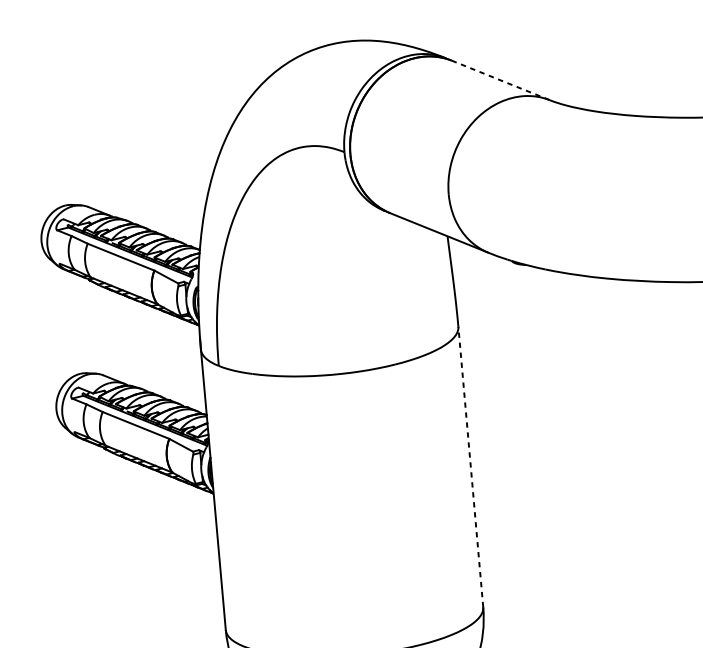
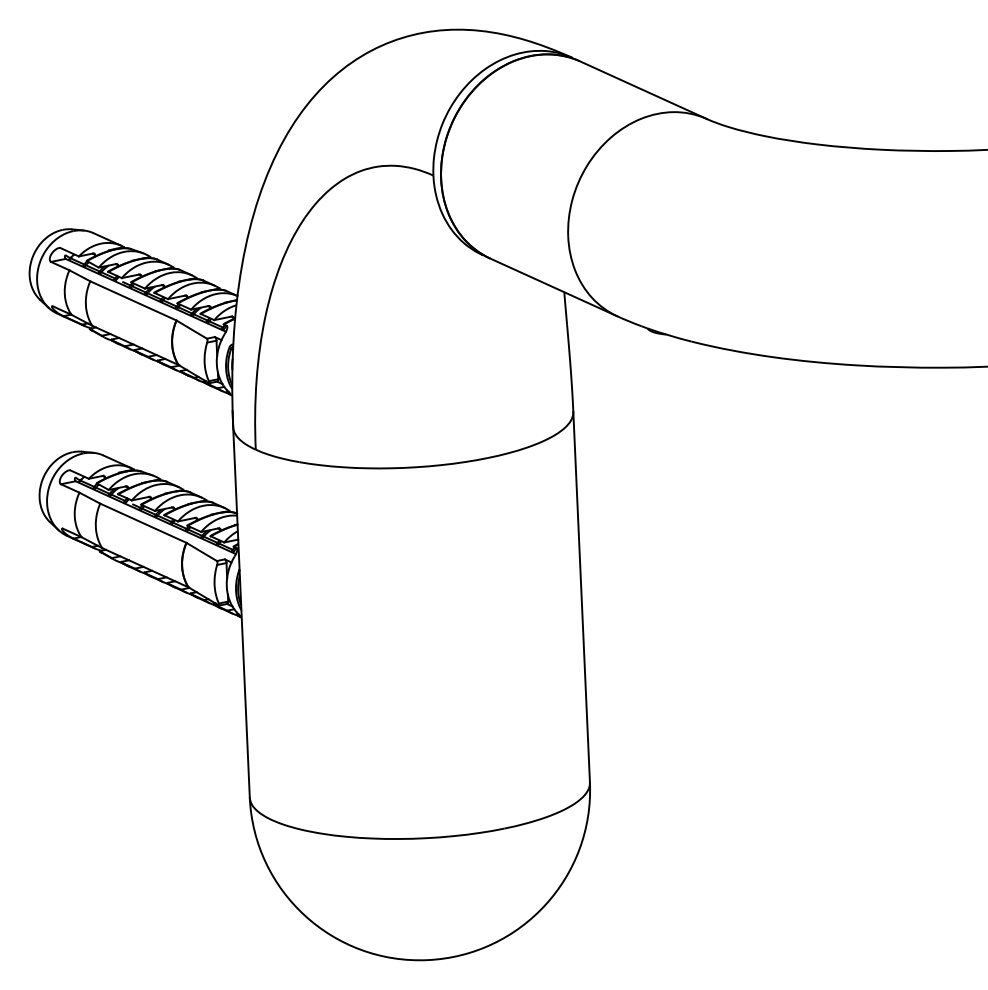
line: (500, 80) -> (643, 90), dashed -> solid
line: (470, 466) -> (581, 596), dashed -> solid

